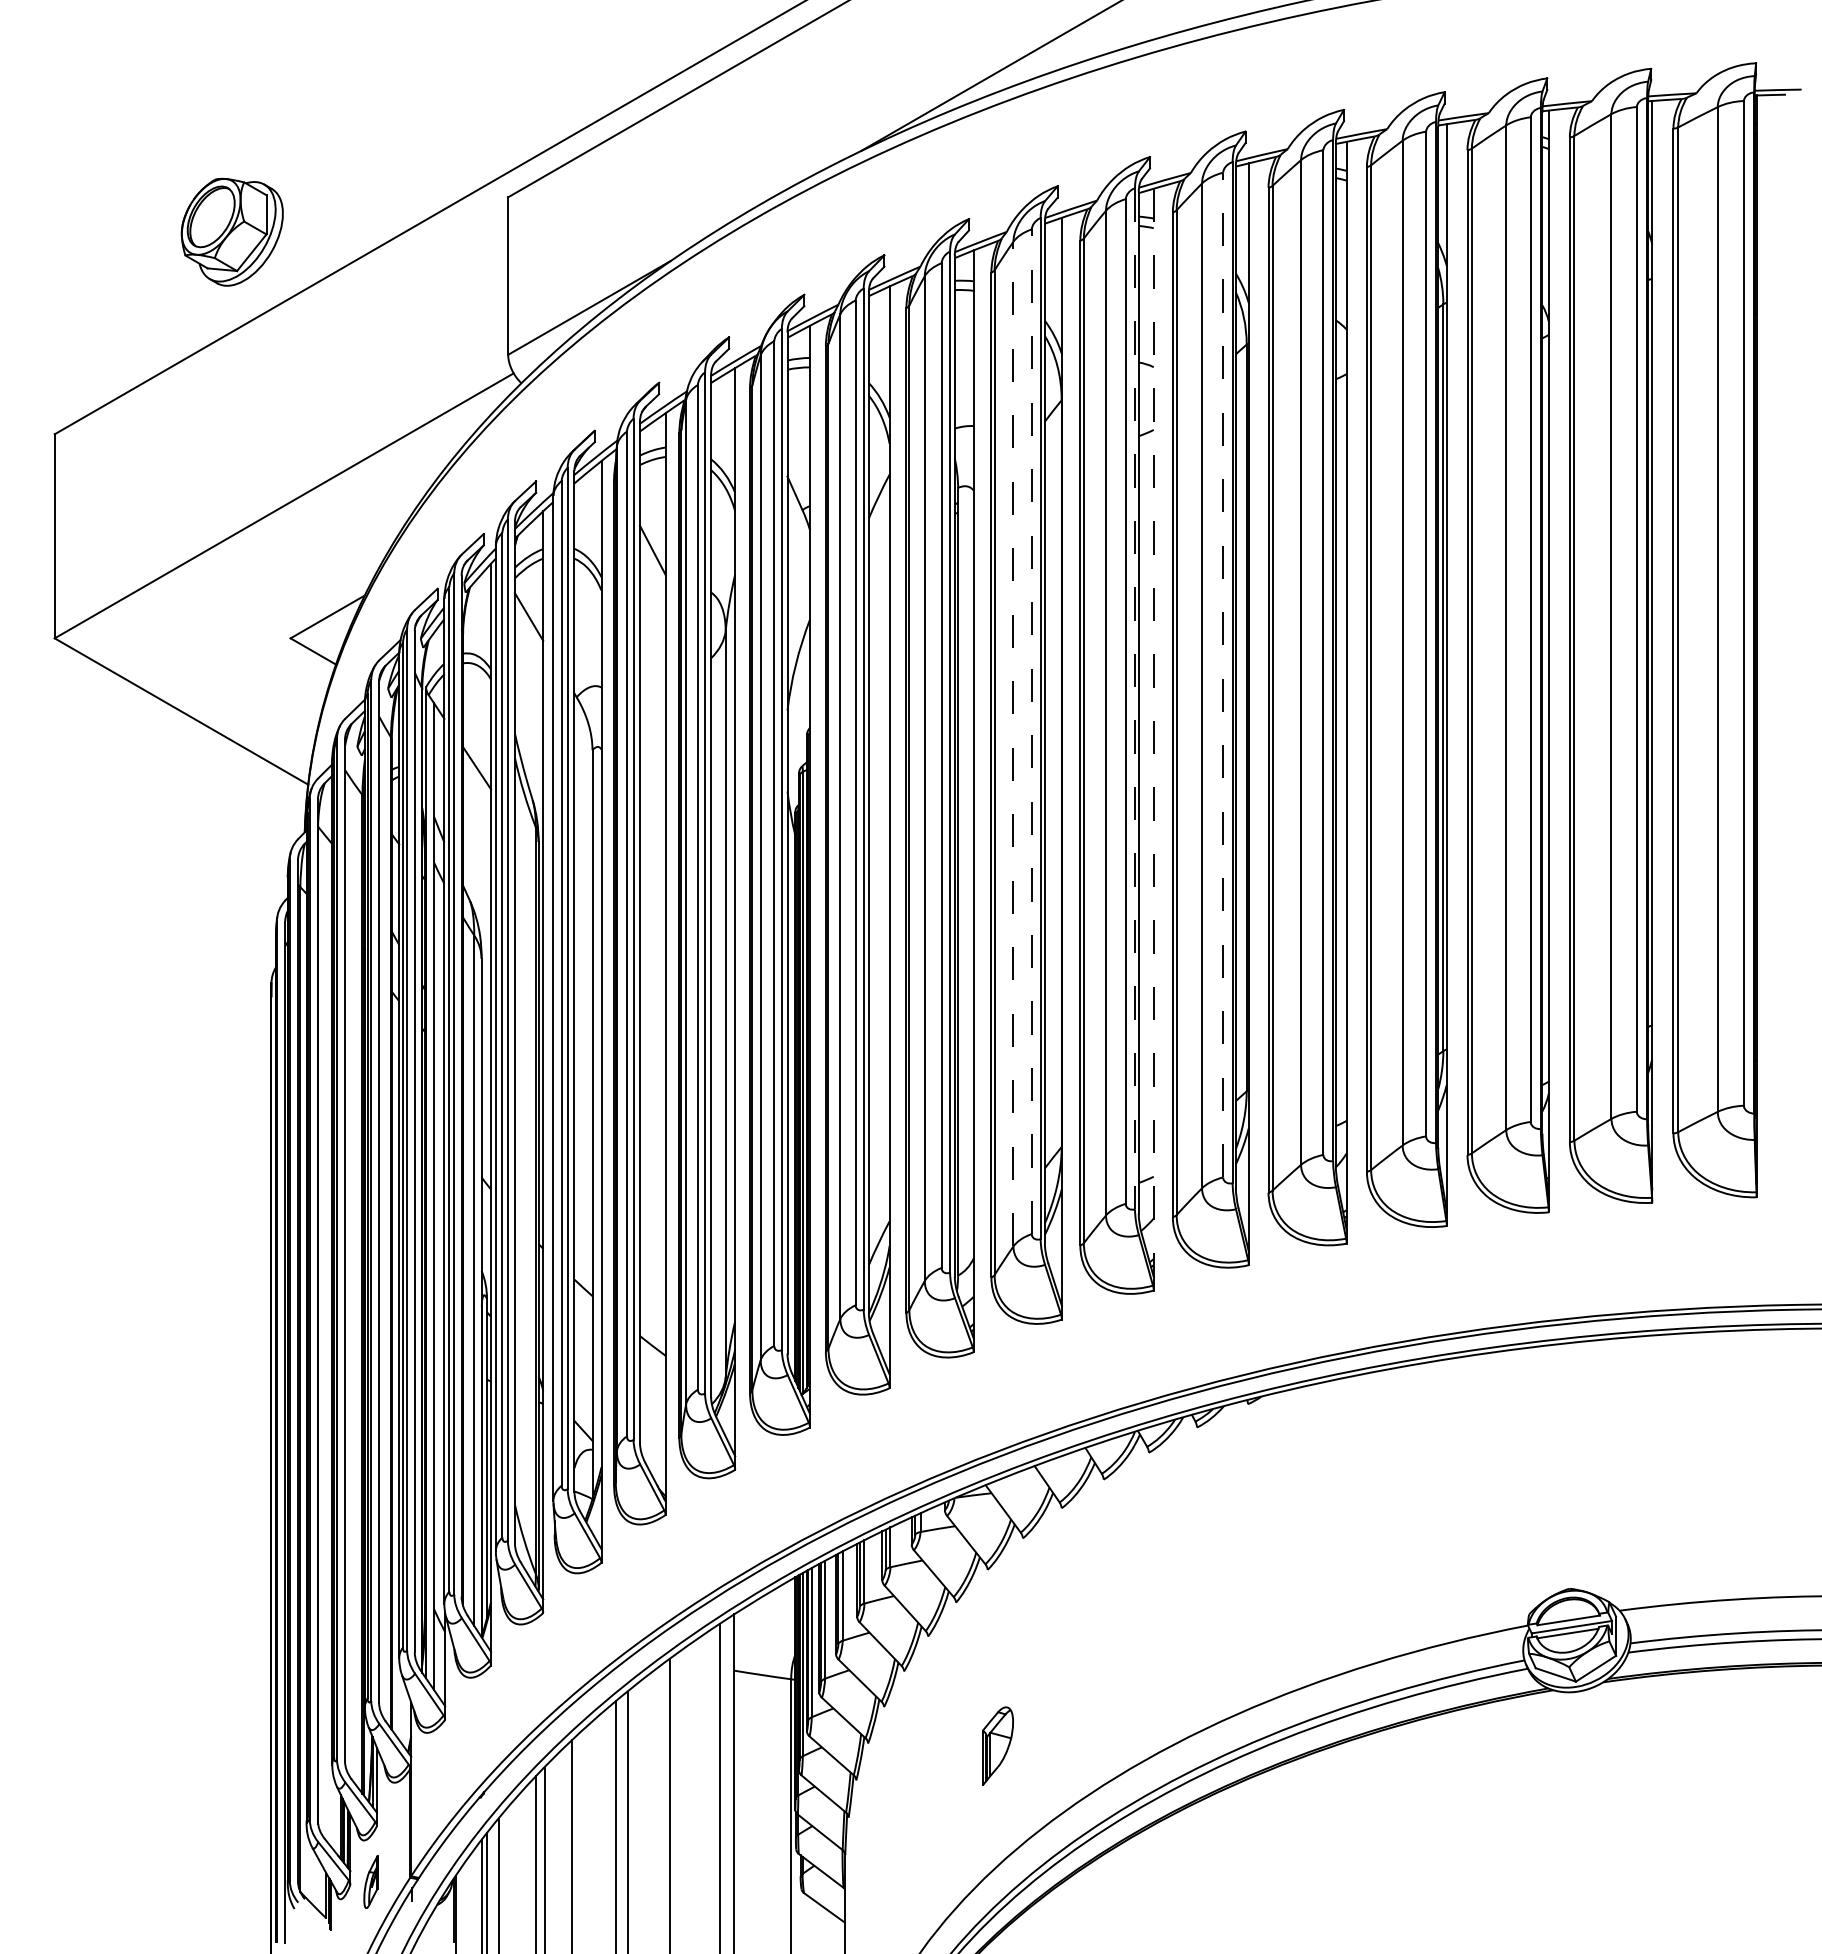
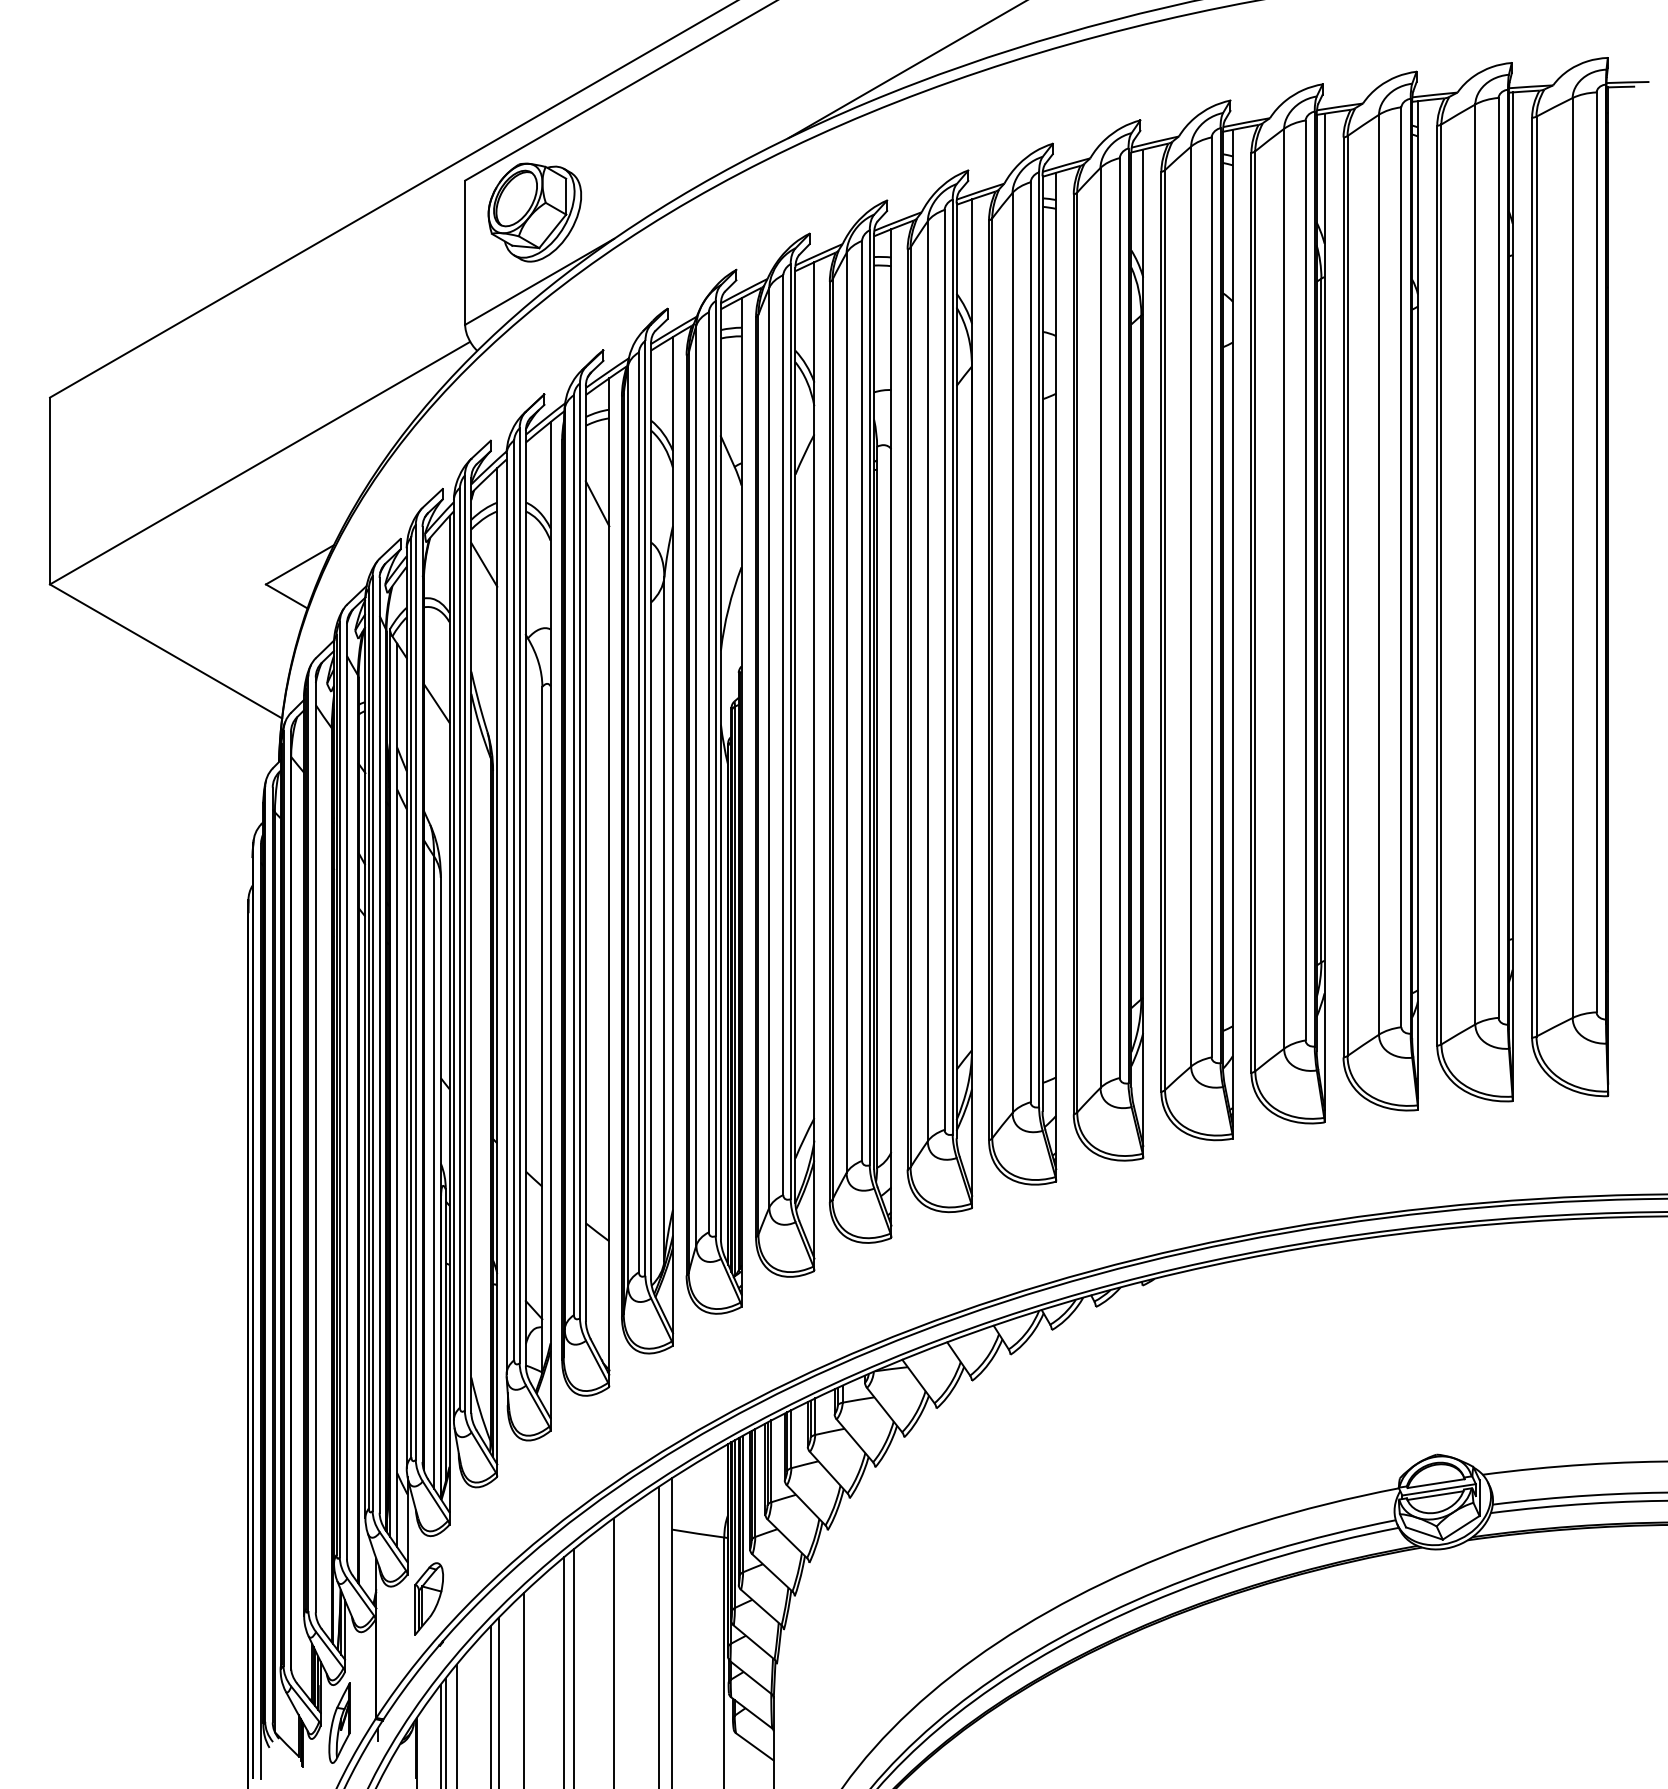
part: (231, 231) -> (534, 211), moved
line: (1223, 674) -> (1120, 617), dashed -> solid
line: (1134, 698) -> (1038, 639), dashed -> solid
line: (1031, 731) -> (944, 669), dashed -> solid
line: (1153, 733) -> (1056, 671), dashed -> solid
line: (1013, 743) -> (927, 680), dashed -> solid
part: (997, 1745) -> (428, 1598), moved
part: (370, 1881) -> (339, 1722), size x1.67

